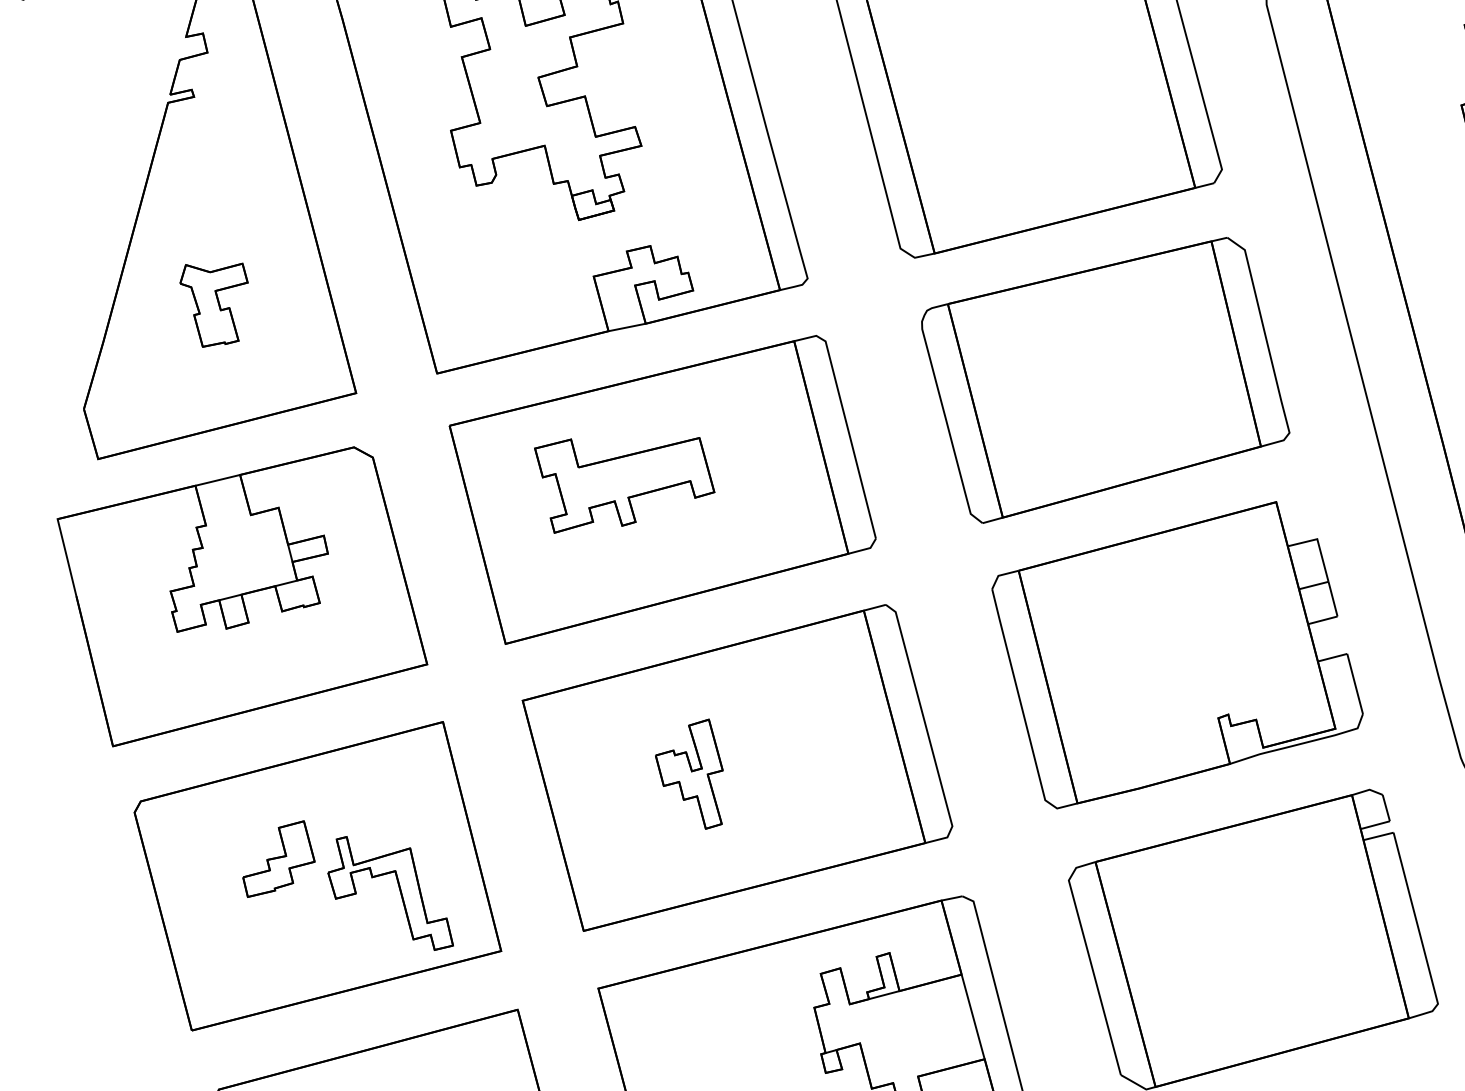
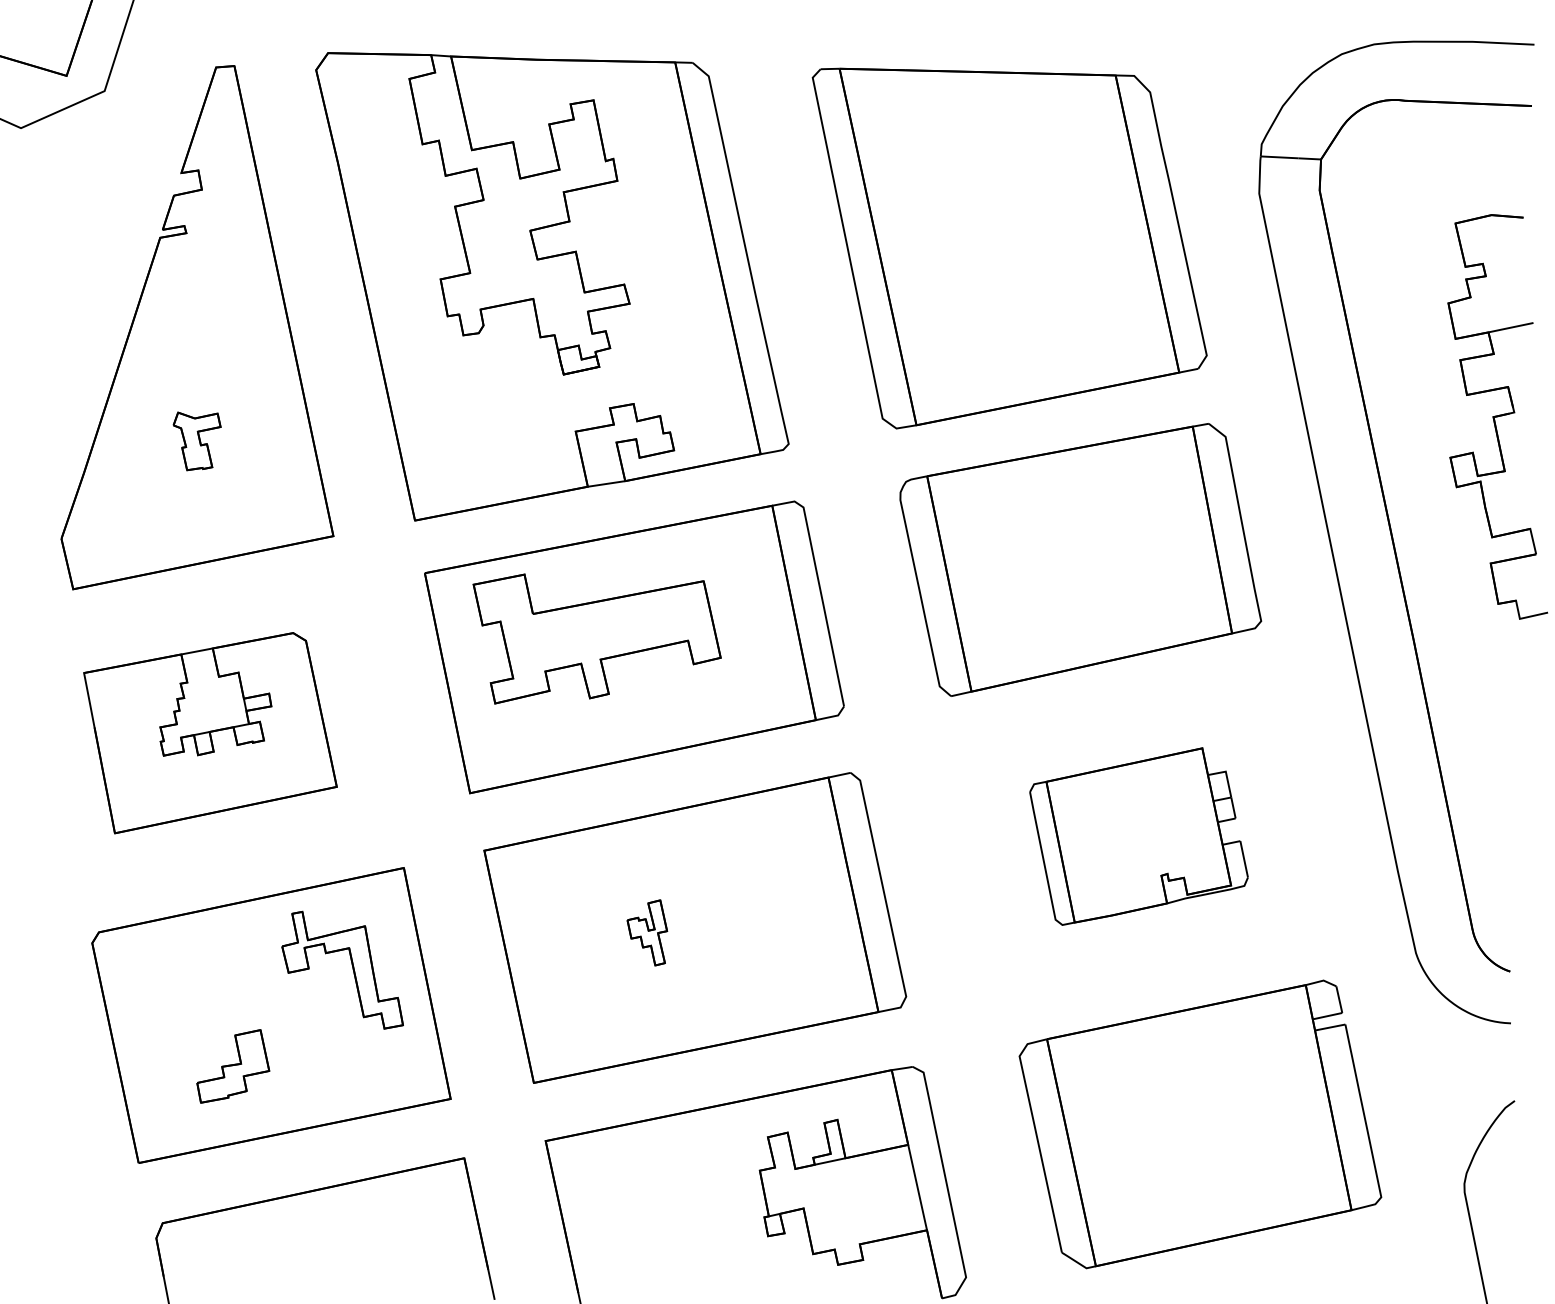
part: (214, 305) -> (196, 441), size x0.7
part: (624, 482) -> (596, 638), size x1.4
part: (242, 596) -> (210, 733), size x0.7
part: (1177, 654) -> (1138, 836), size x0.6
part: (690, 774) -> (647, 932), size x0.6
part: (278, 859) -> (233, 1066), moved
part: (398, 888) -> (351, 965), moved

